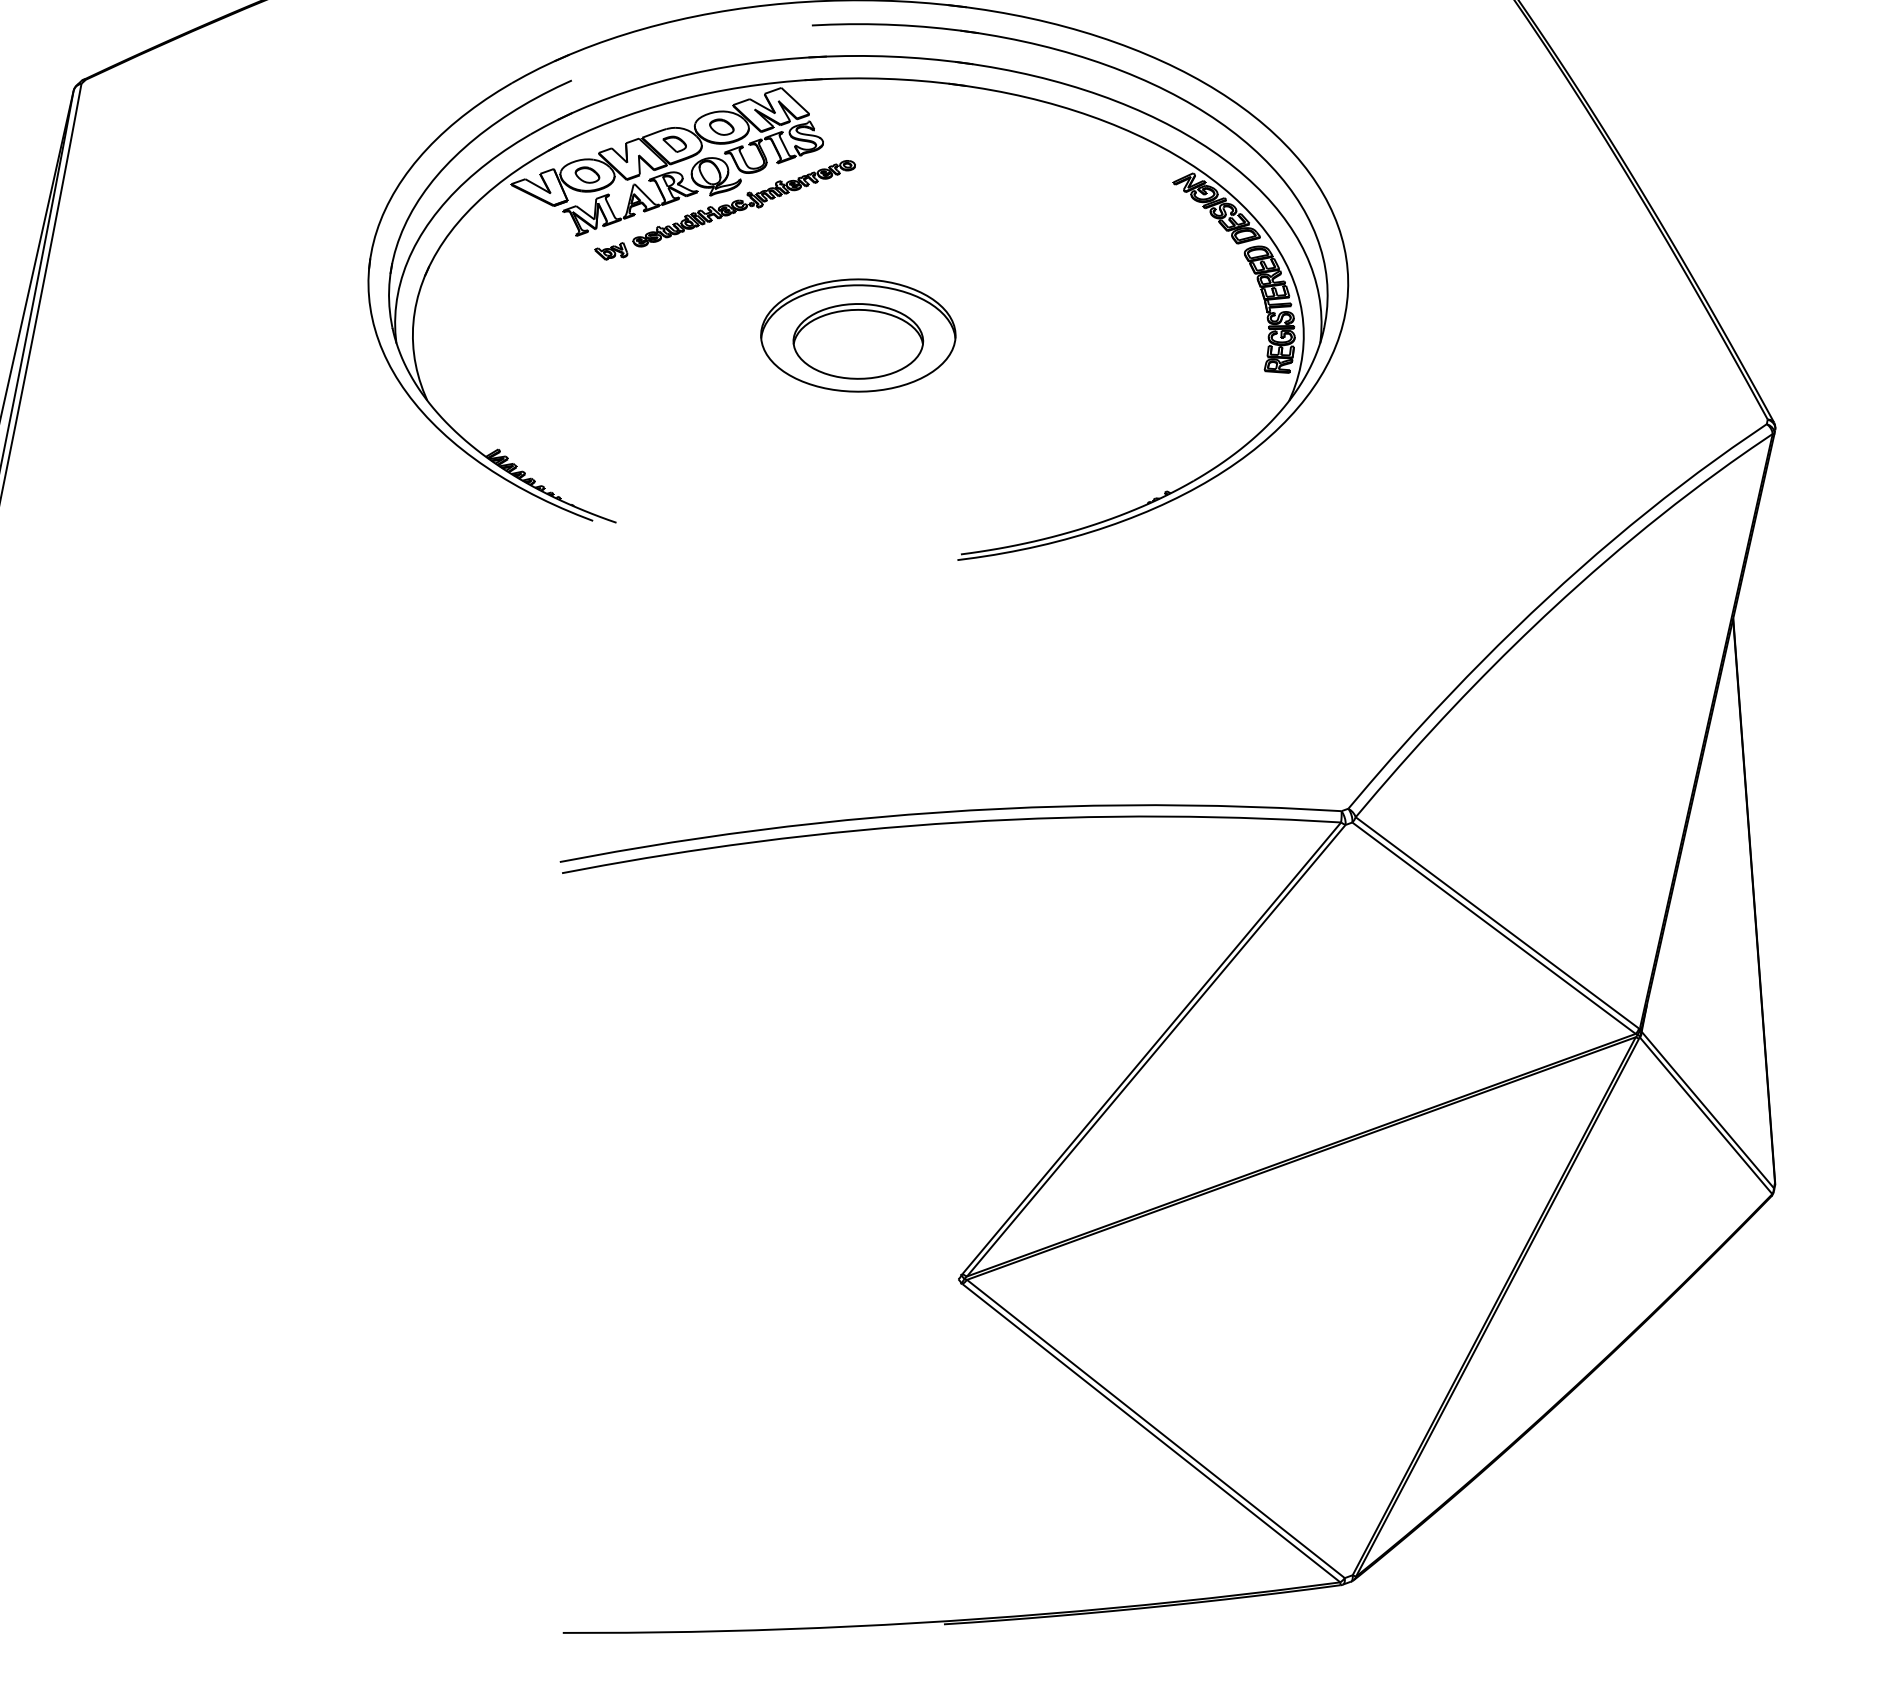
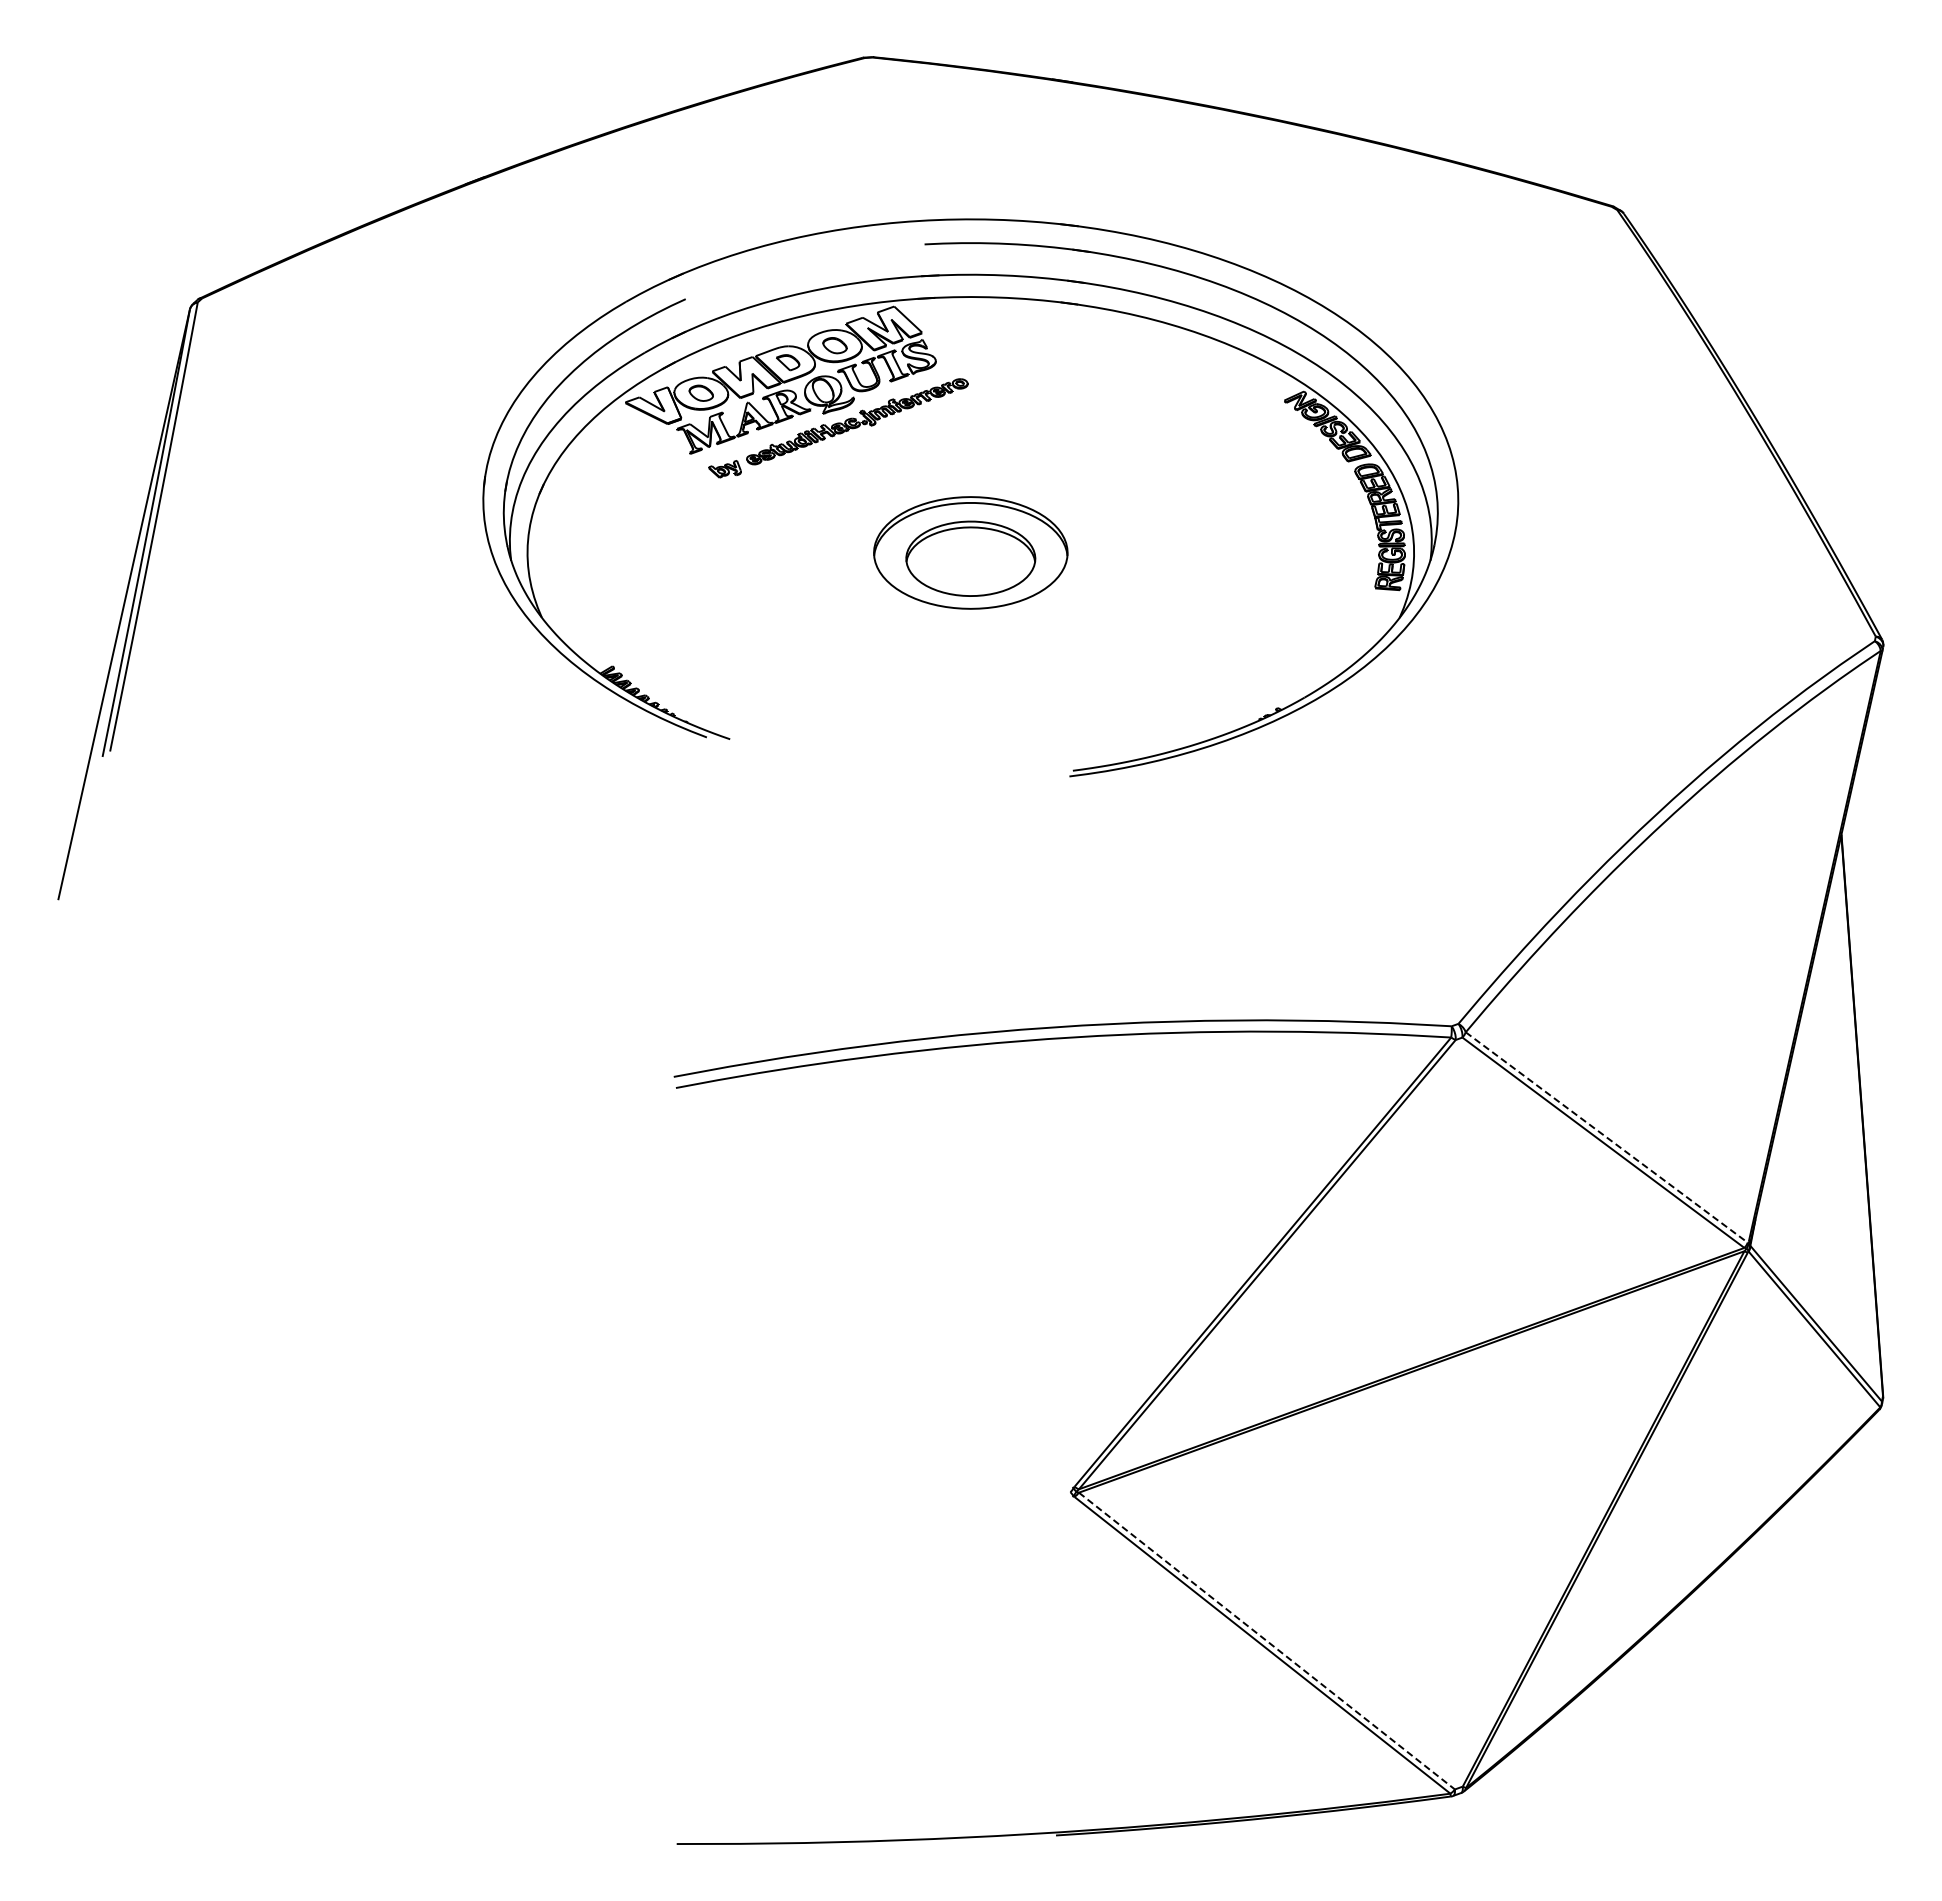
line: (1497, 922) -> (1606, 1137), solid -> dashed
line: (1156, 1429) -> (1267, 1641), solid -> dashed

